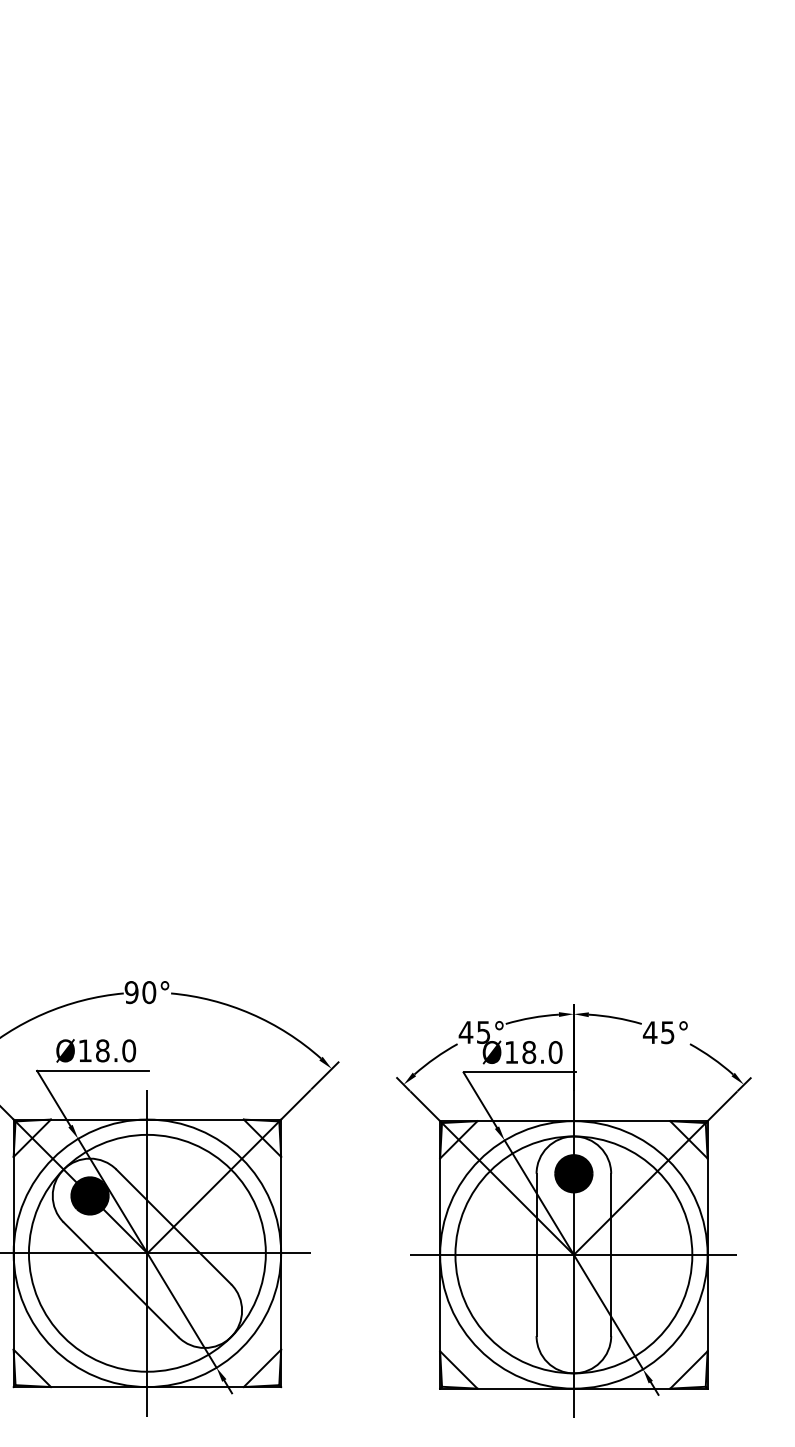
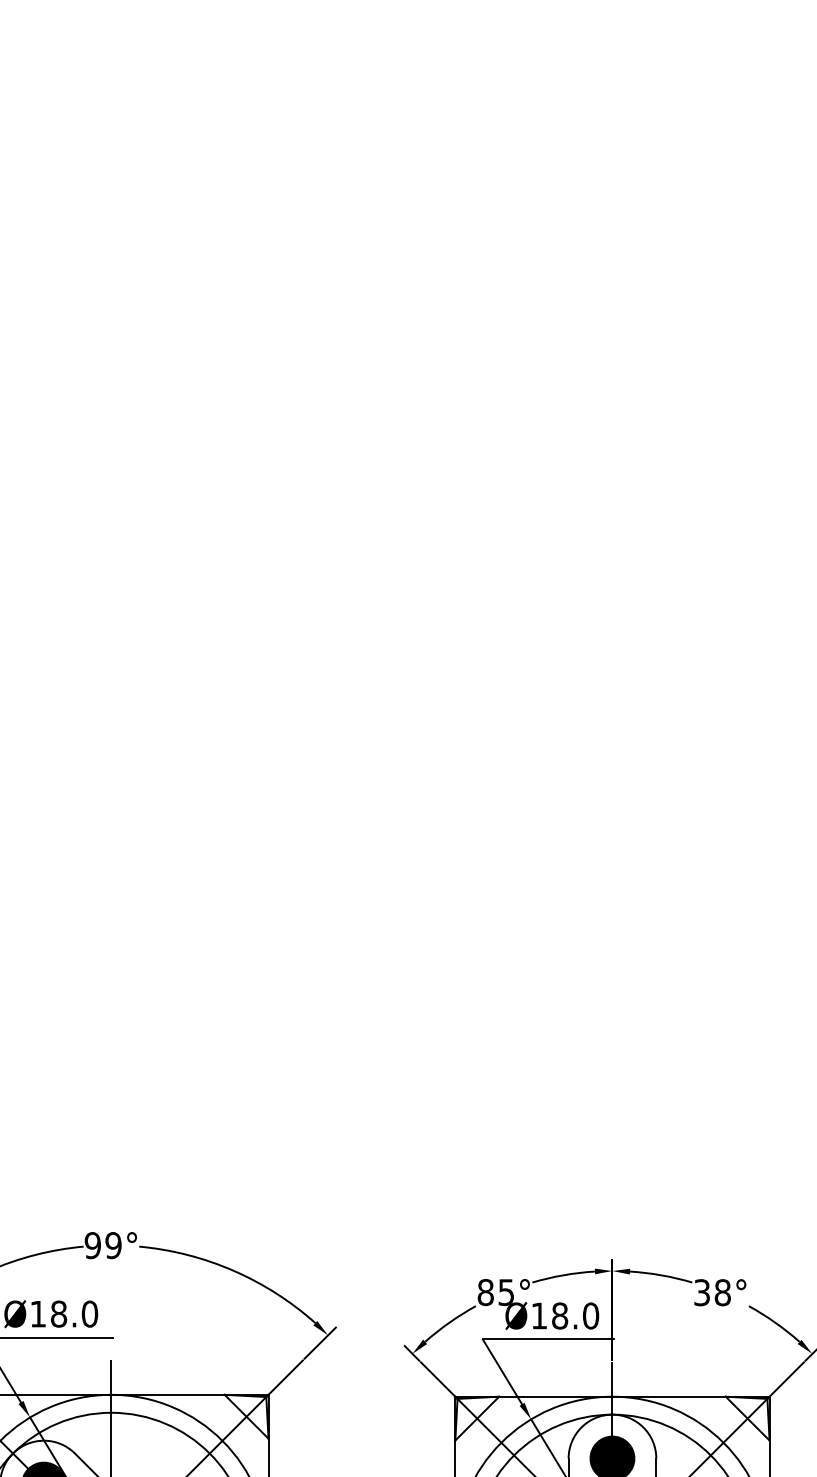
text: (149, 992) -> (113, 1245), 90° -> 99°
text: (465, 1032) -> (485, 1292), 45° -> 85°
text: (658, 1032) -> (711, 1292), 45° -> 38°

